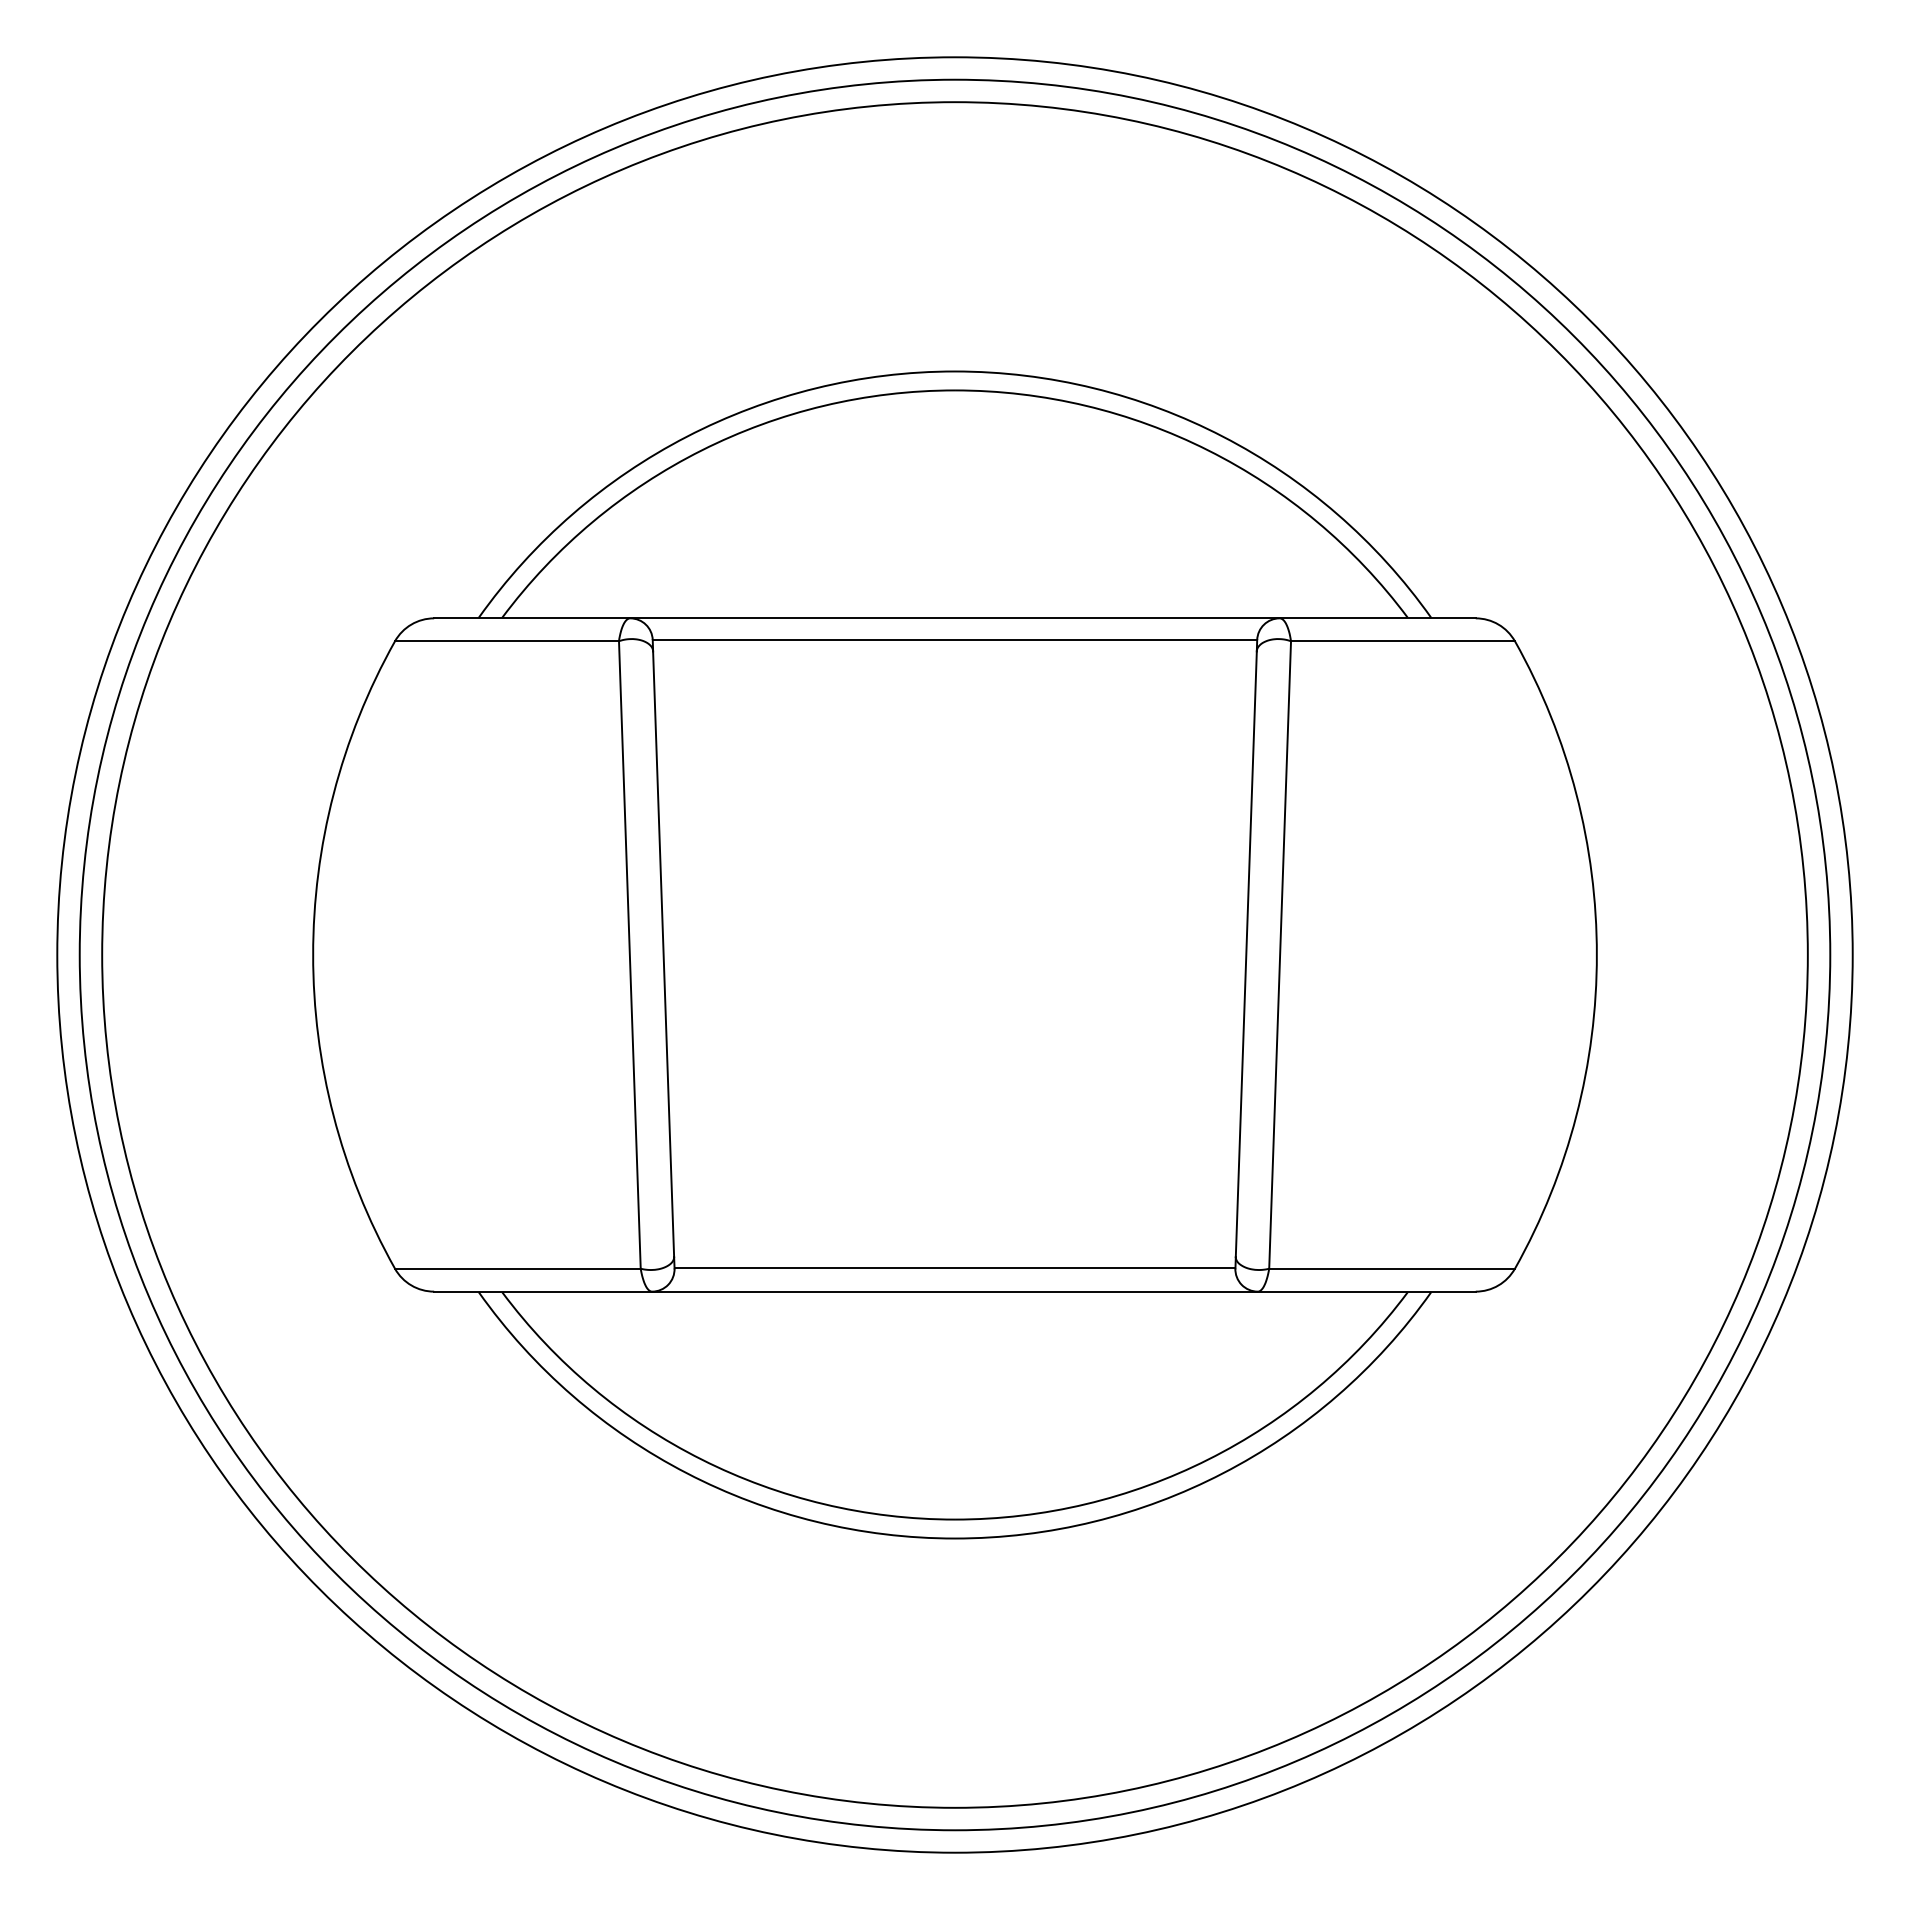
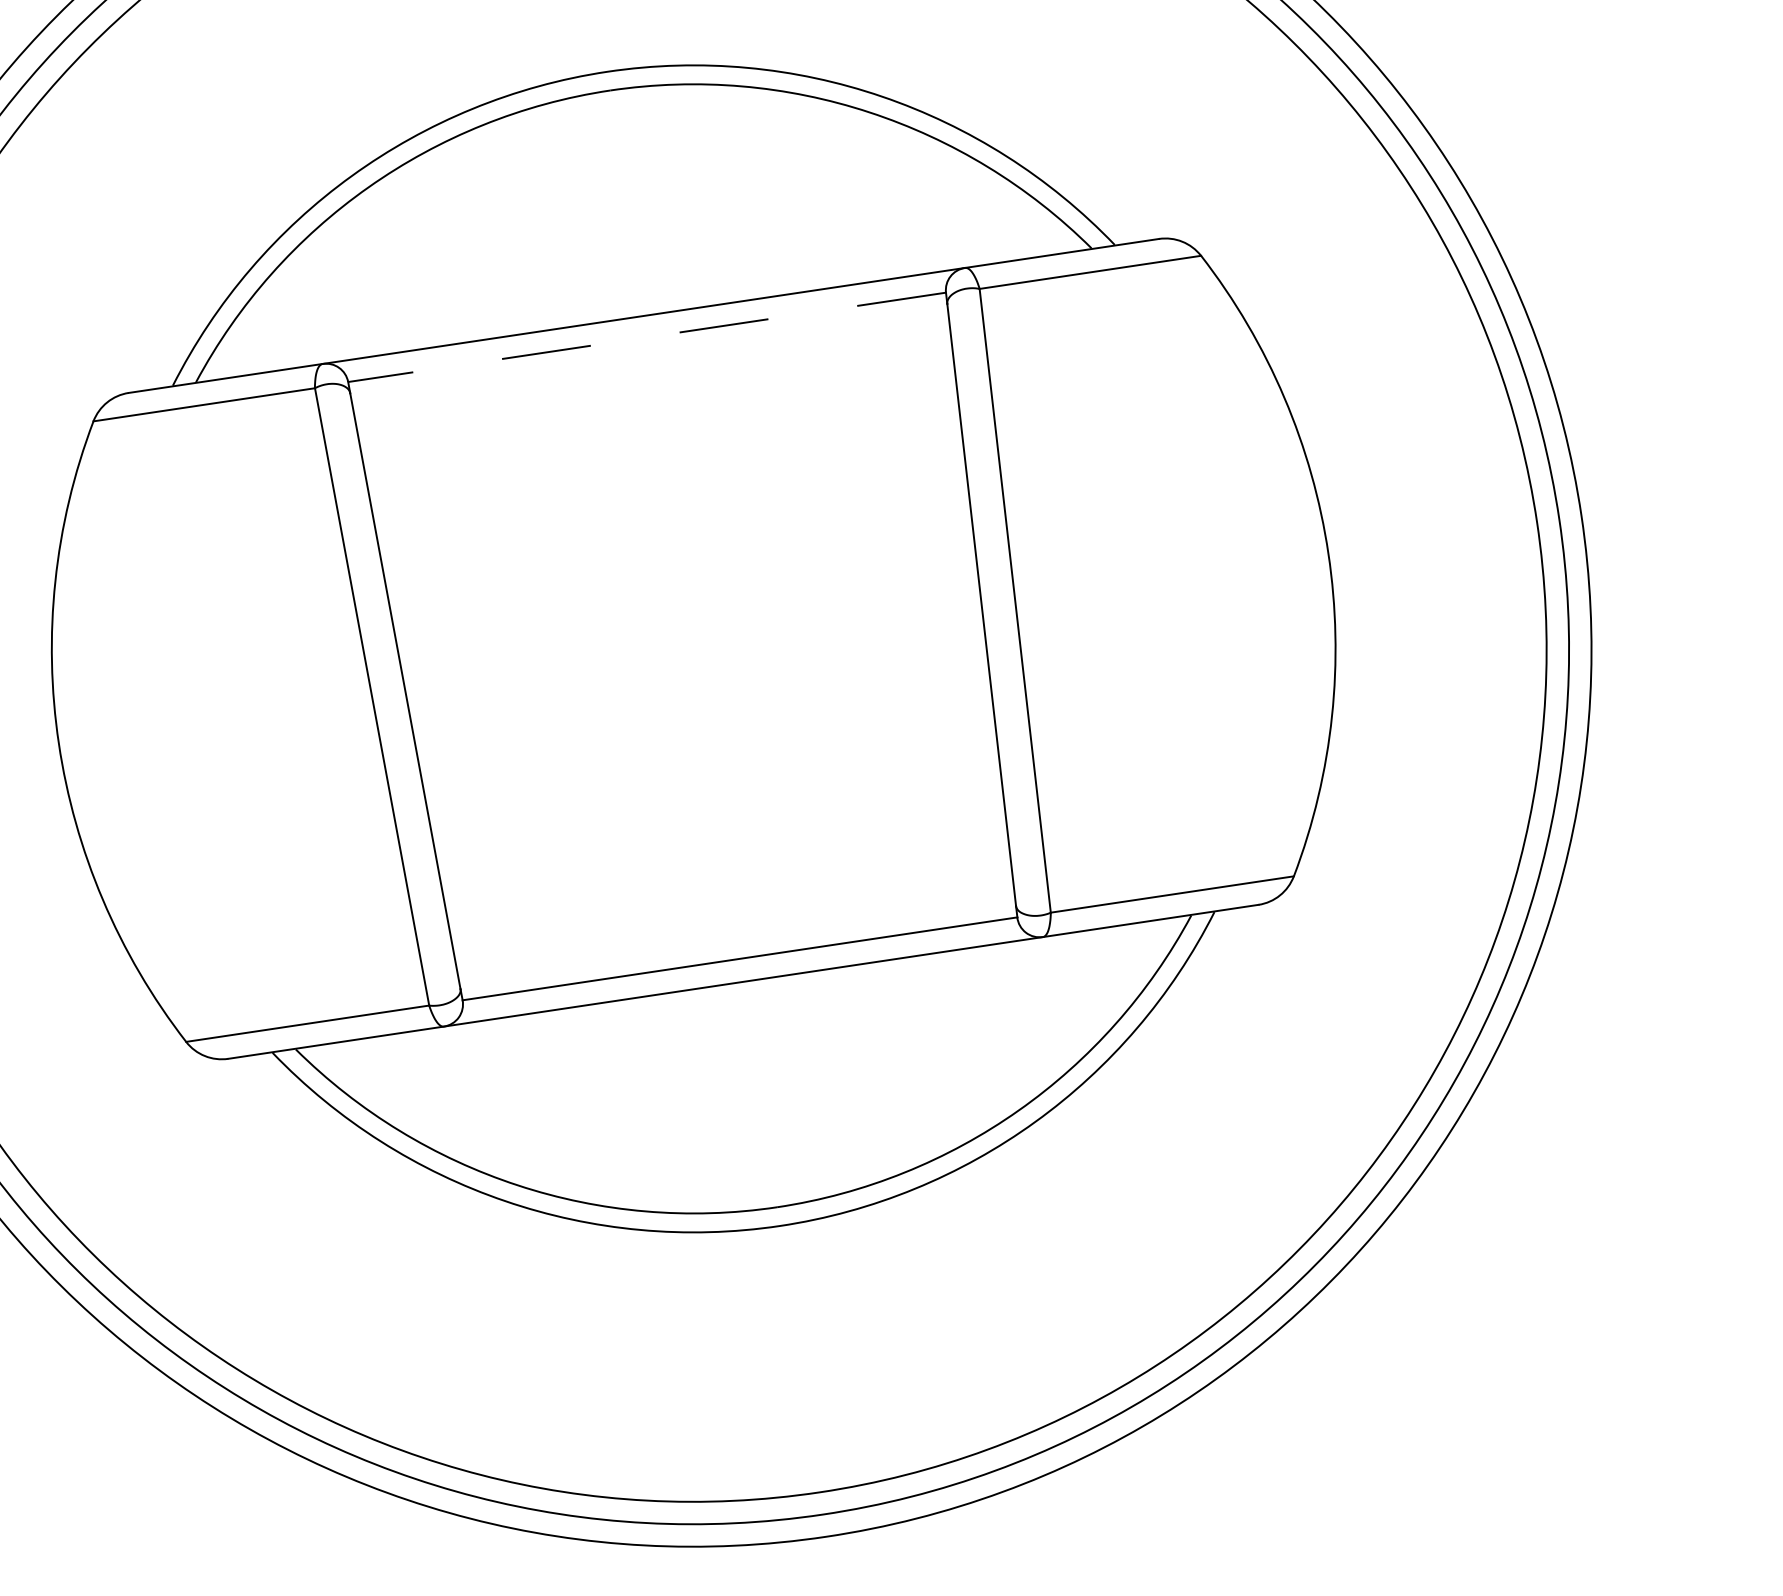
line: (954, 640) -> (646, 337), solid -> dashed

